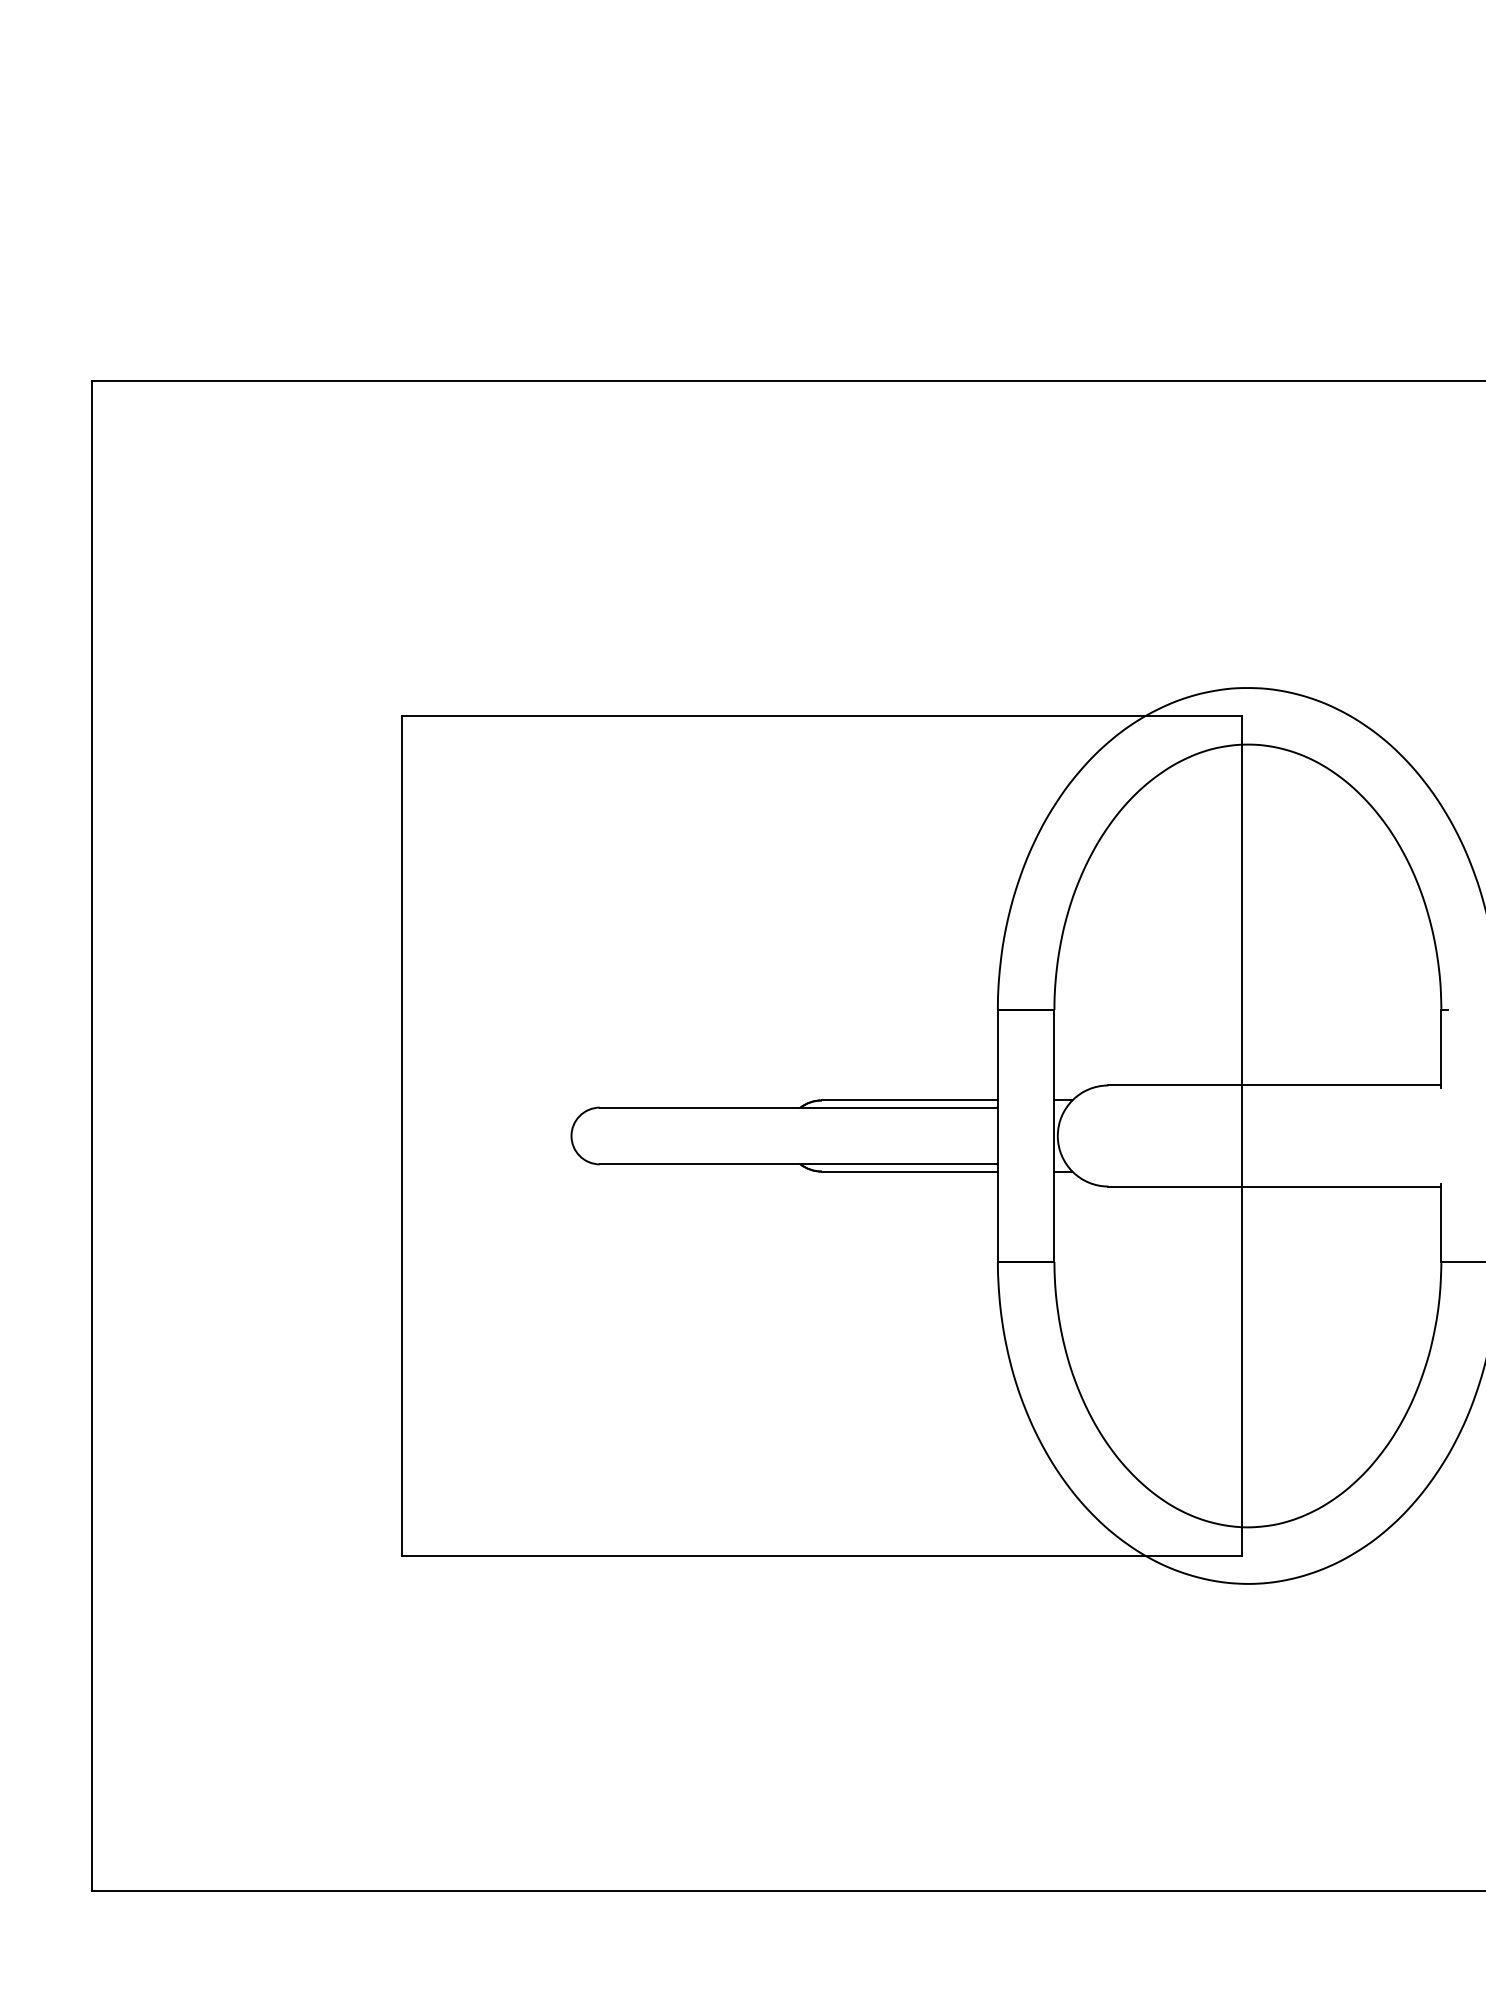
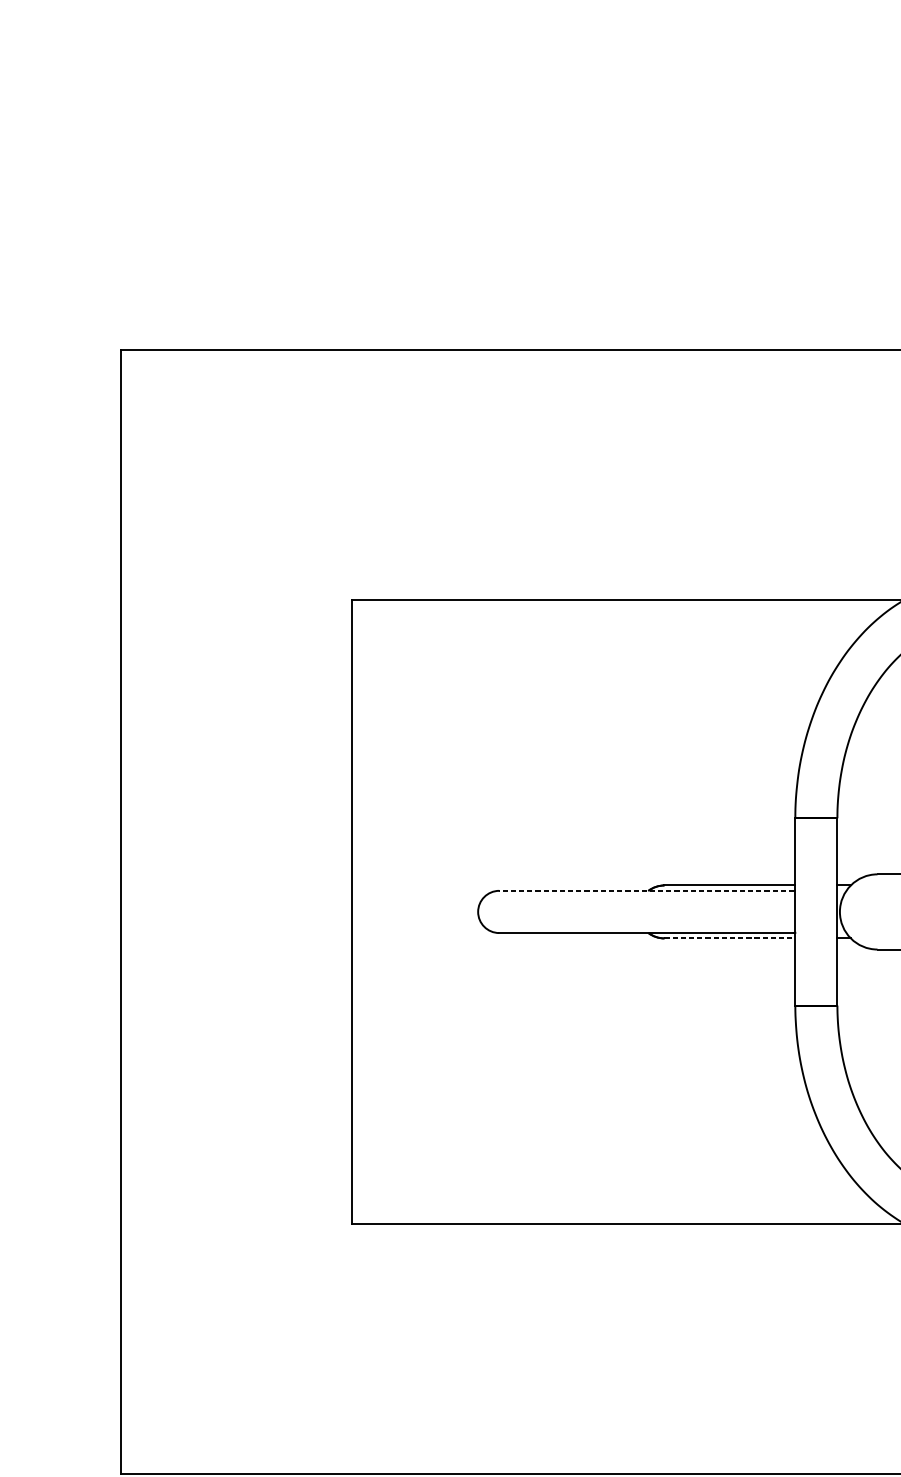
line: (797, 1107) -> (646, 890), solid -> dashed
line: (909, 1171) -> (729, 938), solid -> dashed

